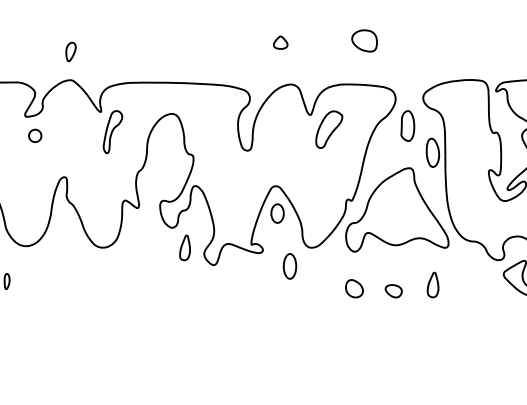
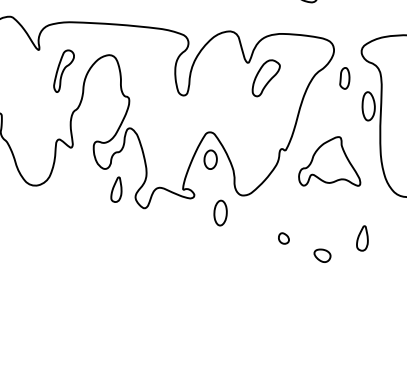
part: (407, 125) -> (344, 77), size x0.7
part: (112, 132) -> (63, 71), moved
part: (397, 209) -> (330, 161), size x0.6
part: (354, 288) -> (283, 238), size x0.6
part: (393, 291) -> (322, 256), moved

